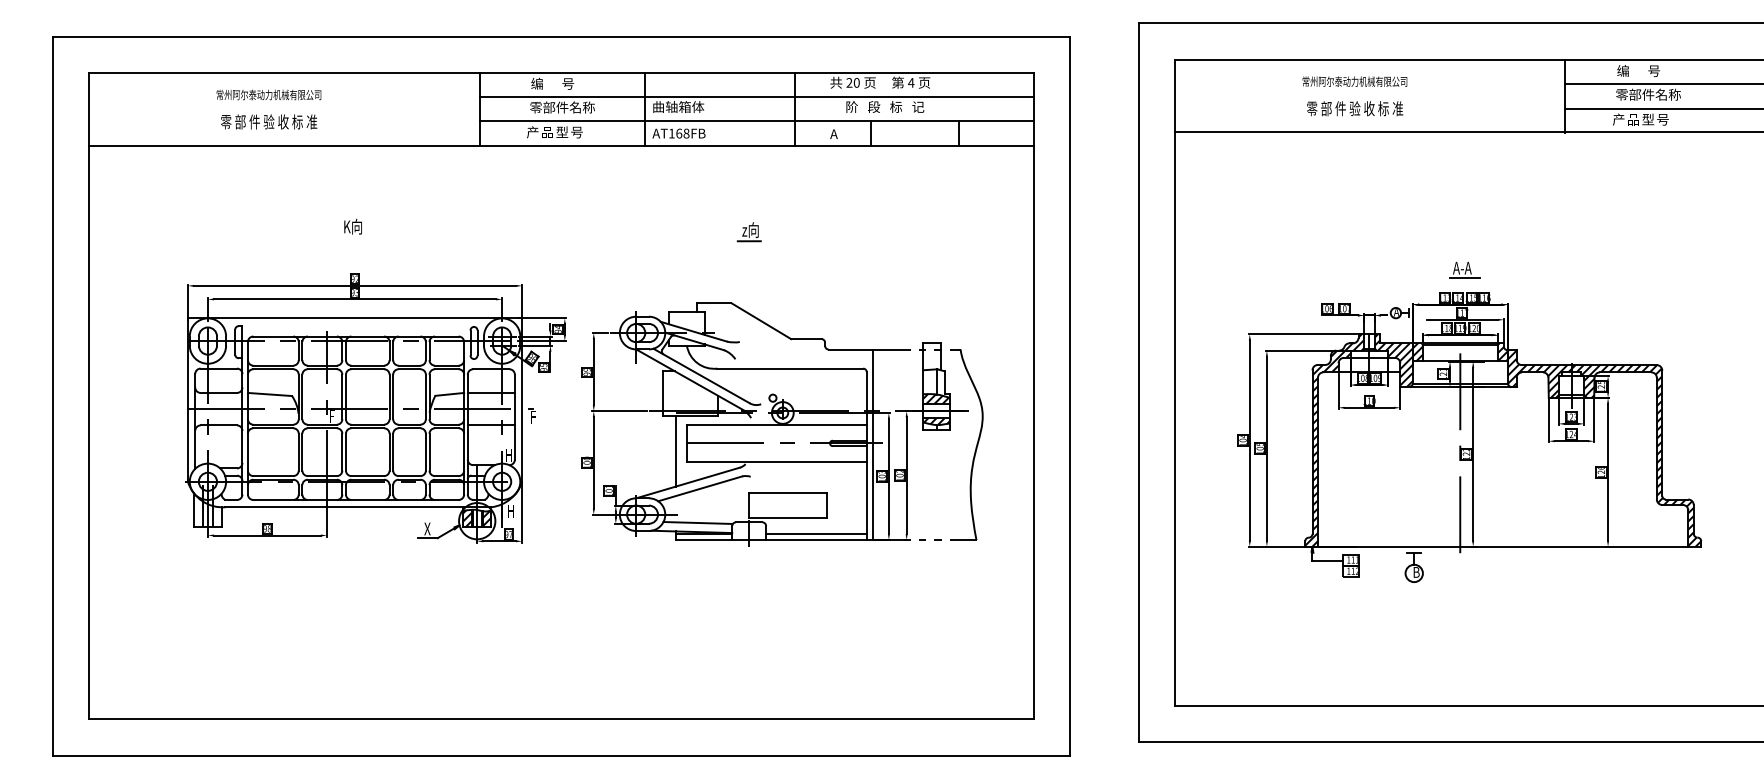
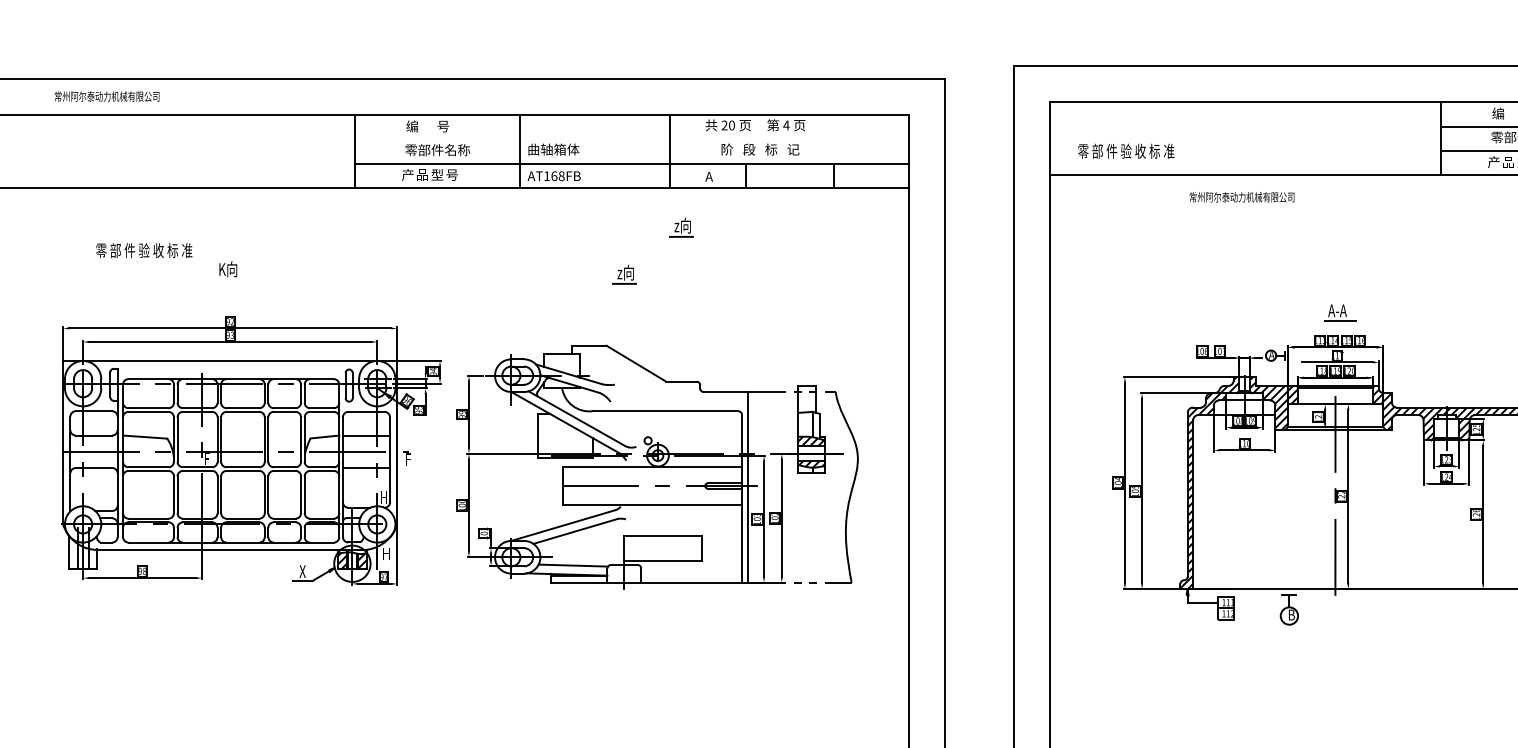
text: (1354, 81) -> (1241, 197), moved
text: (268, 94) -> (106, 96), moved
line: (756, 97) -> (631, 140), removed
text: (1355, 108) -> (1126, 151), moved
text: (269, 121) -> (144, 250), moved
part: (805, 185) -> (680, 228), added
line: (675, 450) -> (550, 493), removed
line: (816, 533) -> (691, 576), removed

